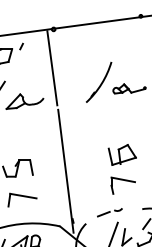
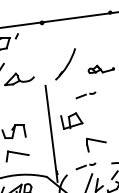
line: (51, 68) -> (40, 53), removed
part: (99, 82) -> (65, 64), moved
part: (109, 122) -> (85, 95), added
part: (122, 154) -> (71, 120), moved

